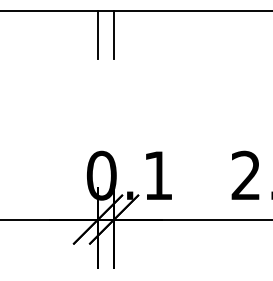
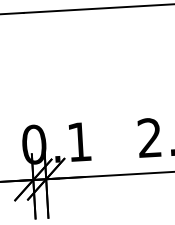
line: (98, 35) -> (25, 32), removed
line: (114, 35) -> (38, 31), removed

